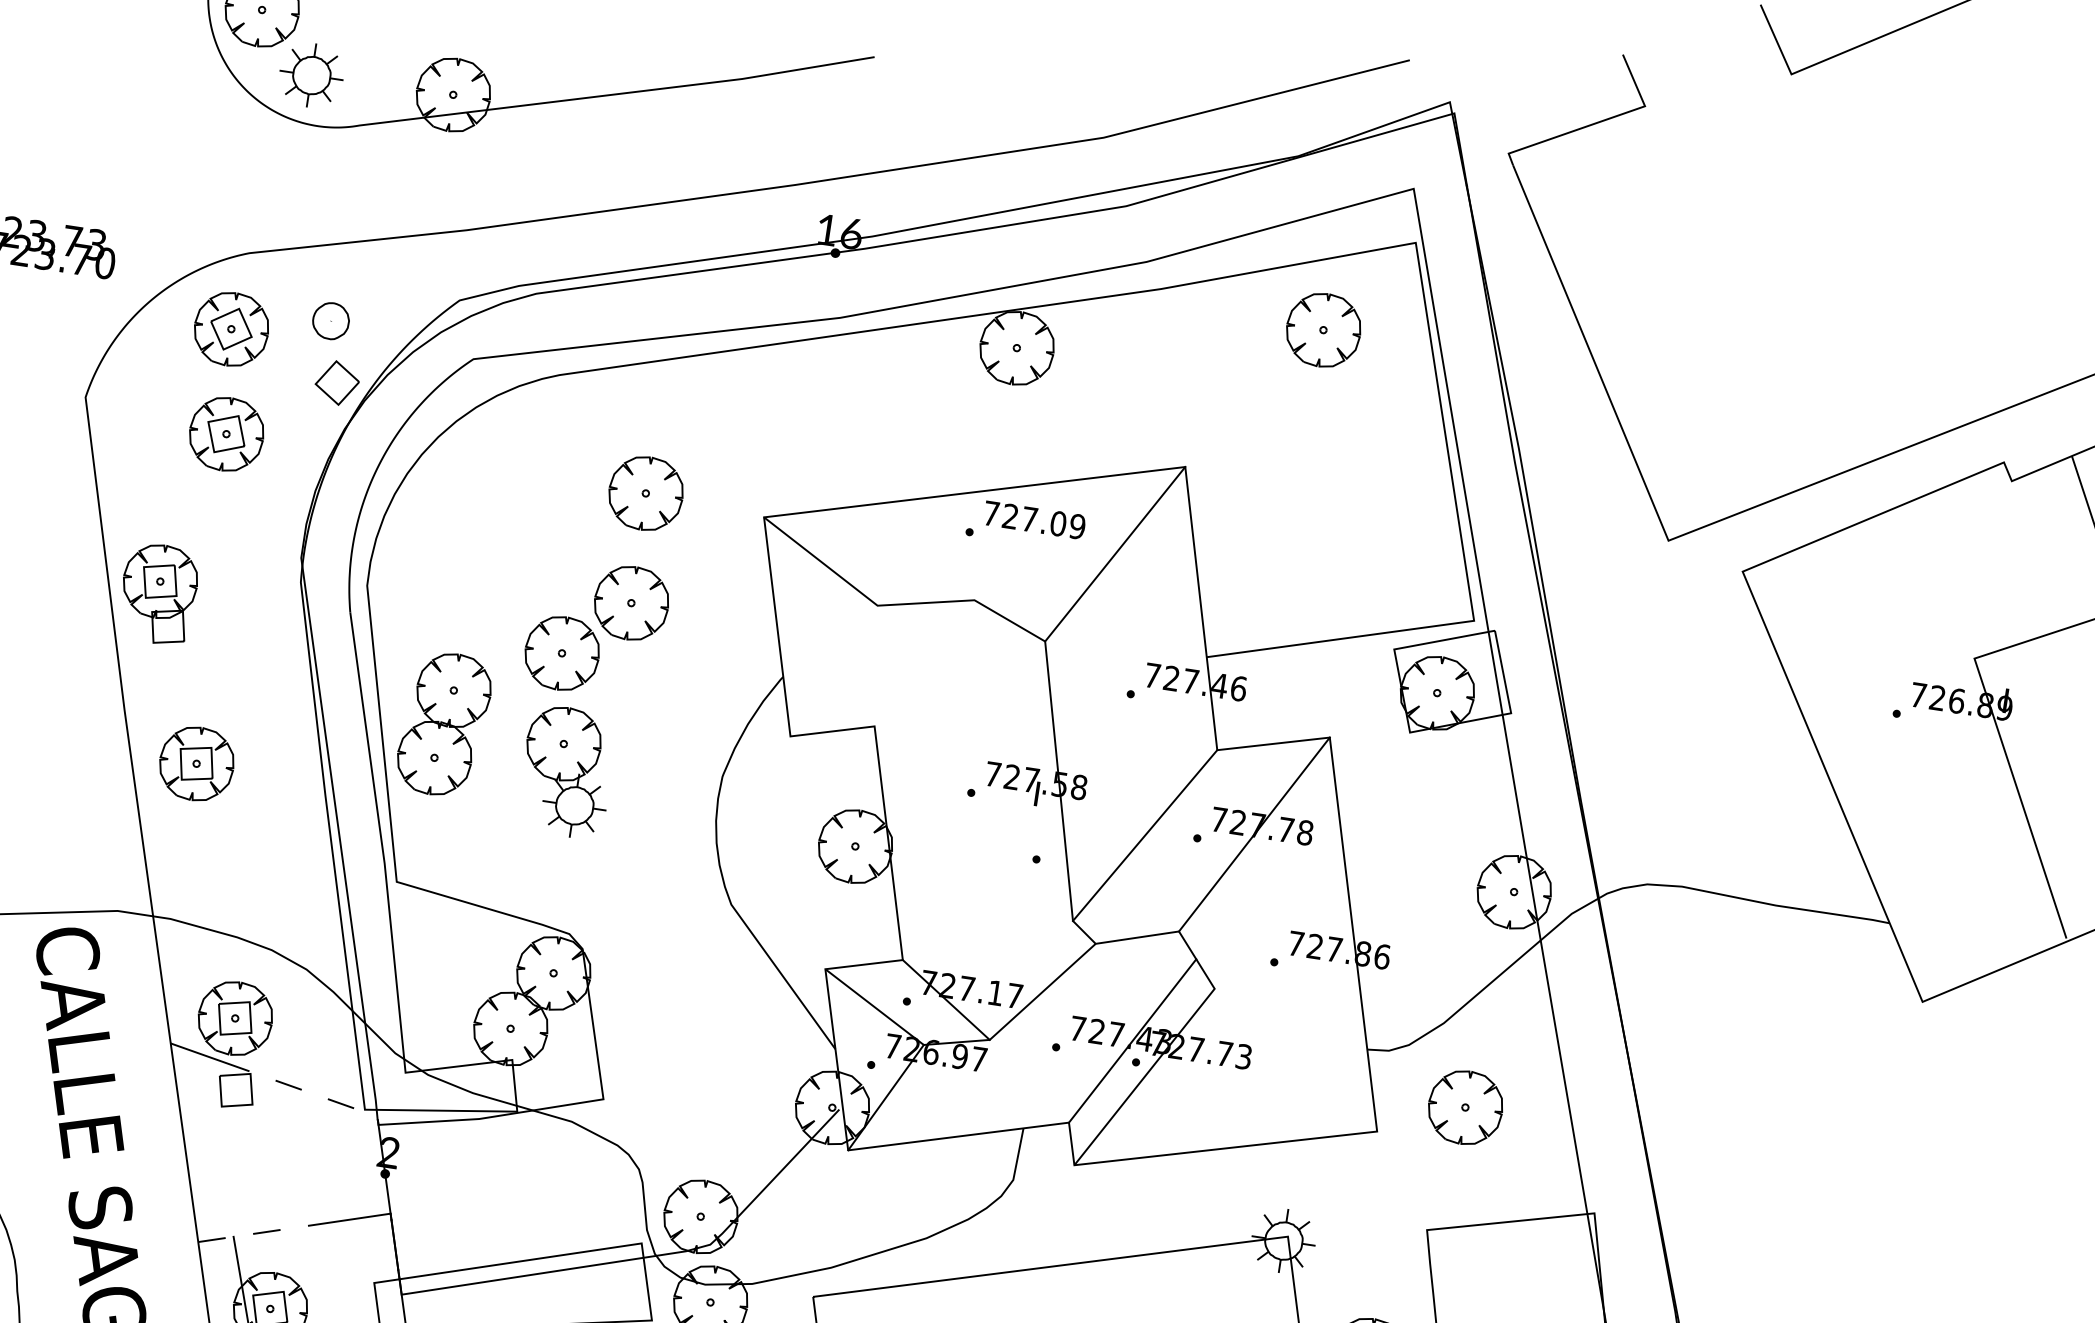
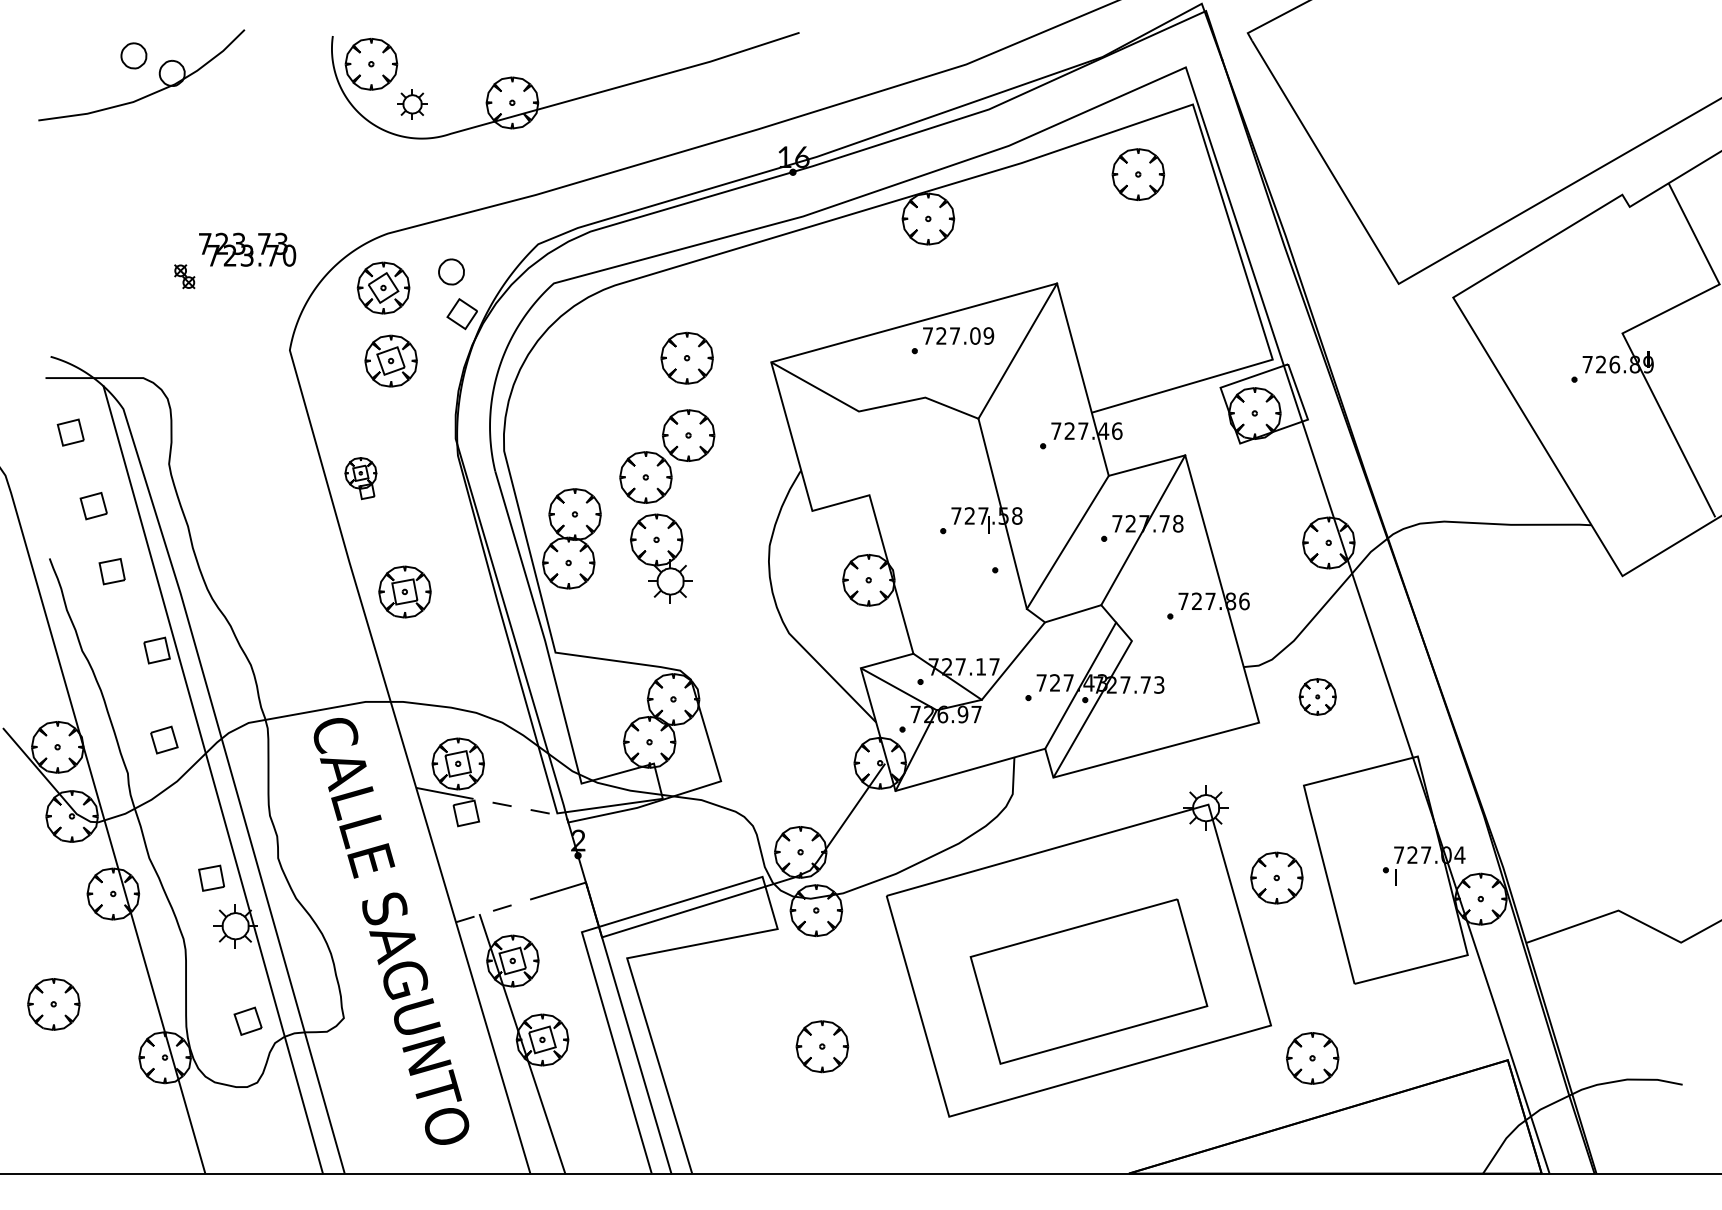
part: (311, 75) -> (412, 104), size x0.7
part: (158, 593) -> (360, 478), size x0.6
part: (1465, 1106) -> (1317, 696), size x0.7

